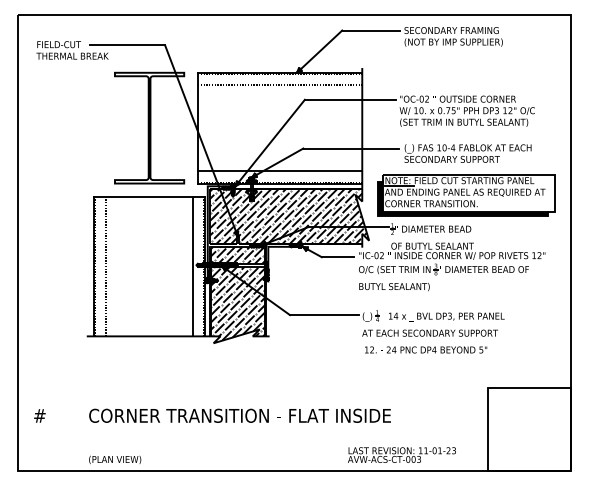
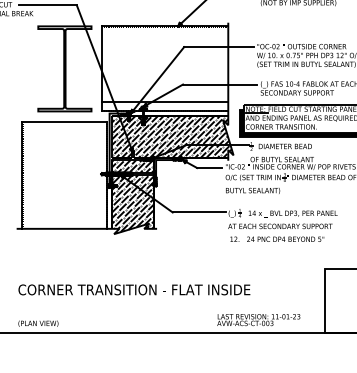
line: (280, 84) -> (165, 35), removed
line: (106, 266) -> (31, 175), removed
line: (192, 266) -> (97, 175), removed

